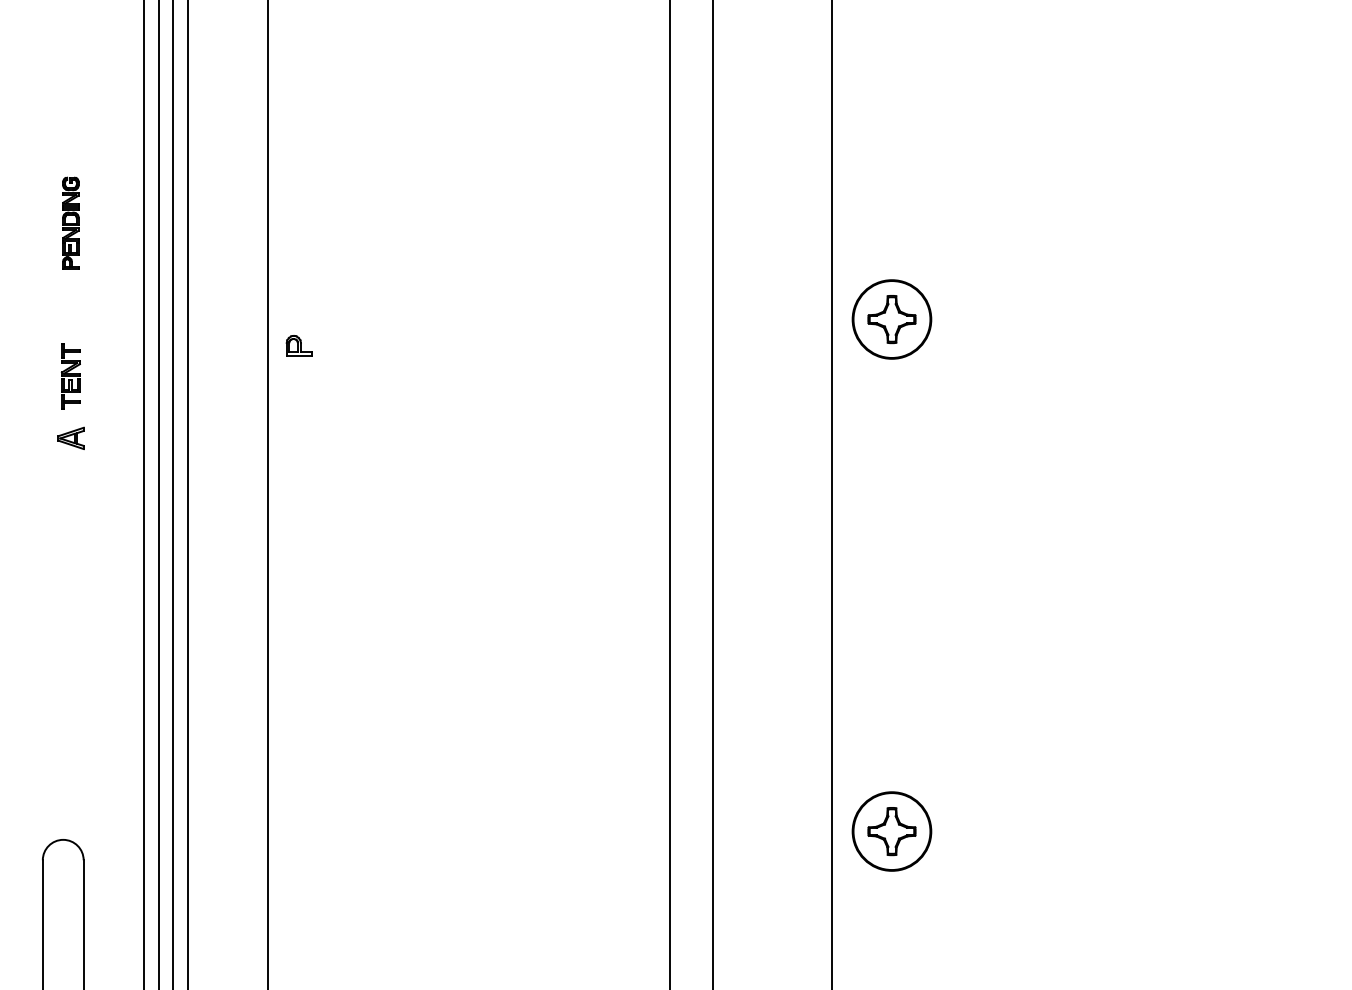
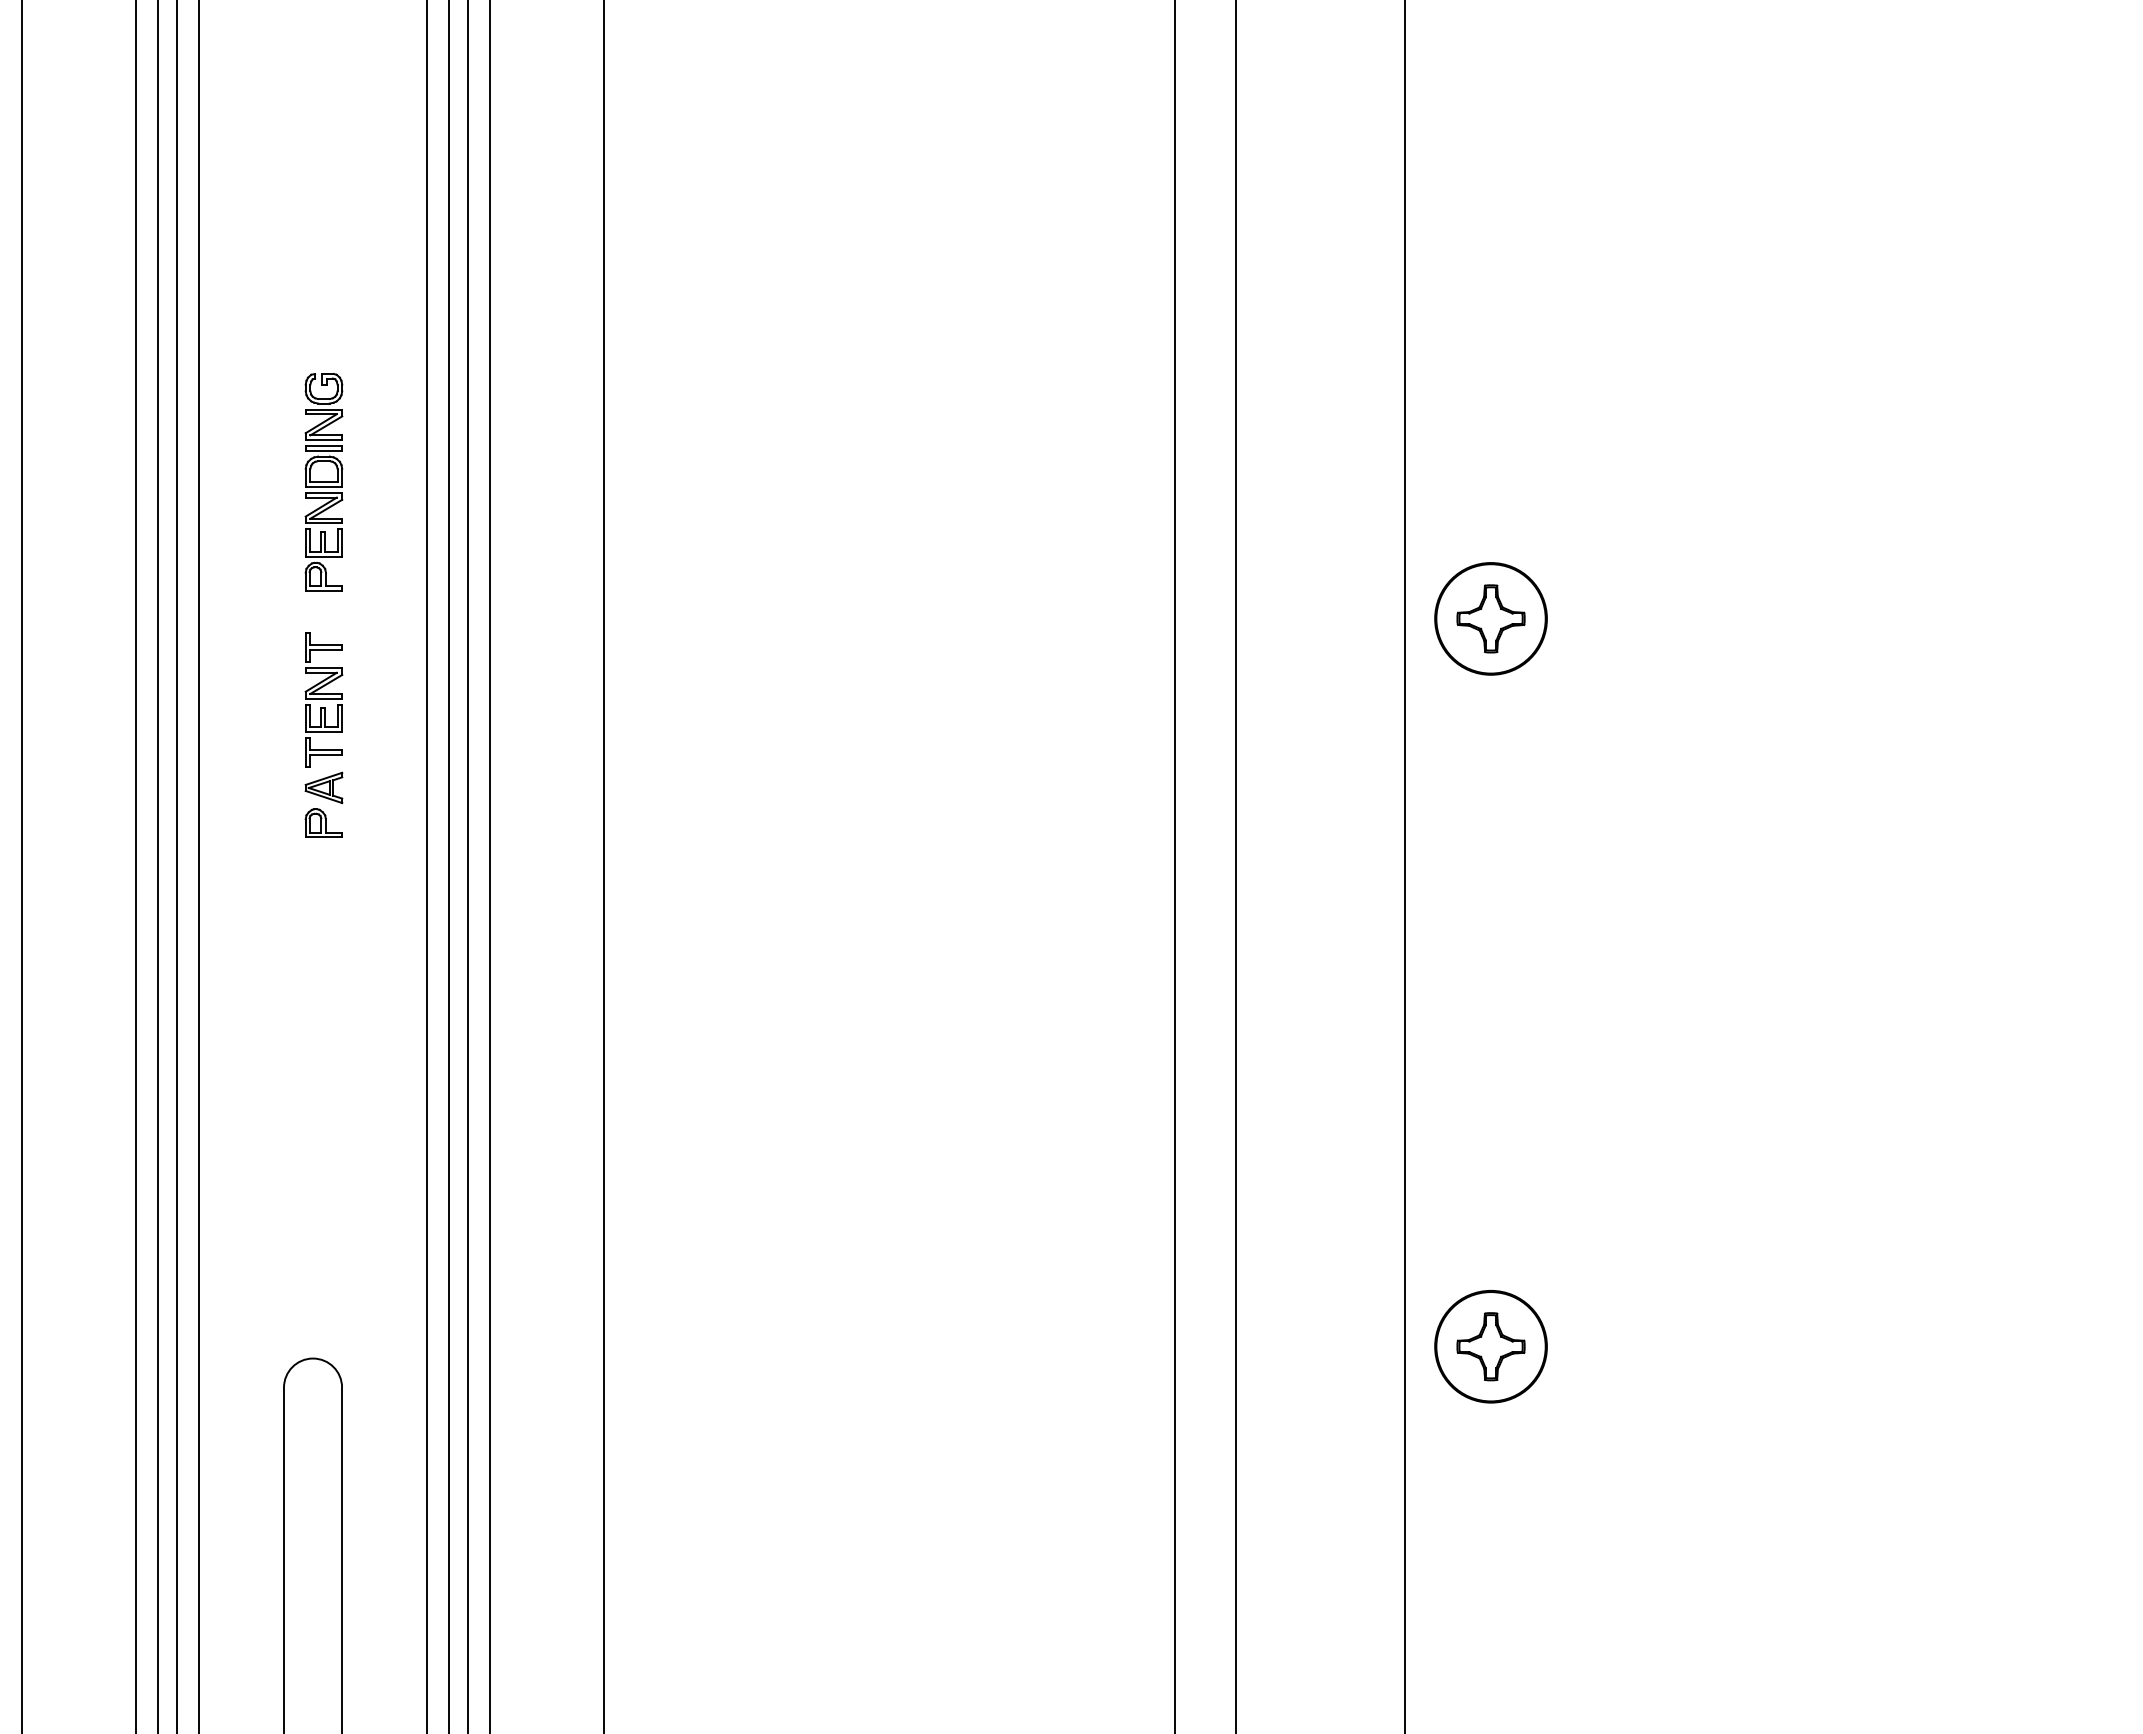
part: (70, 223) -> (323, 482), size x1.67
part: (299, 345) -> (323, 822), moved
part: (70, 376) -> (323, 699), size x1.43

